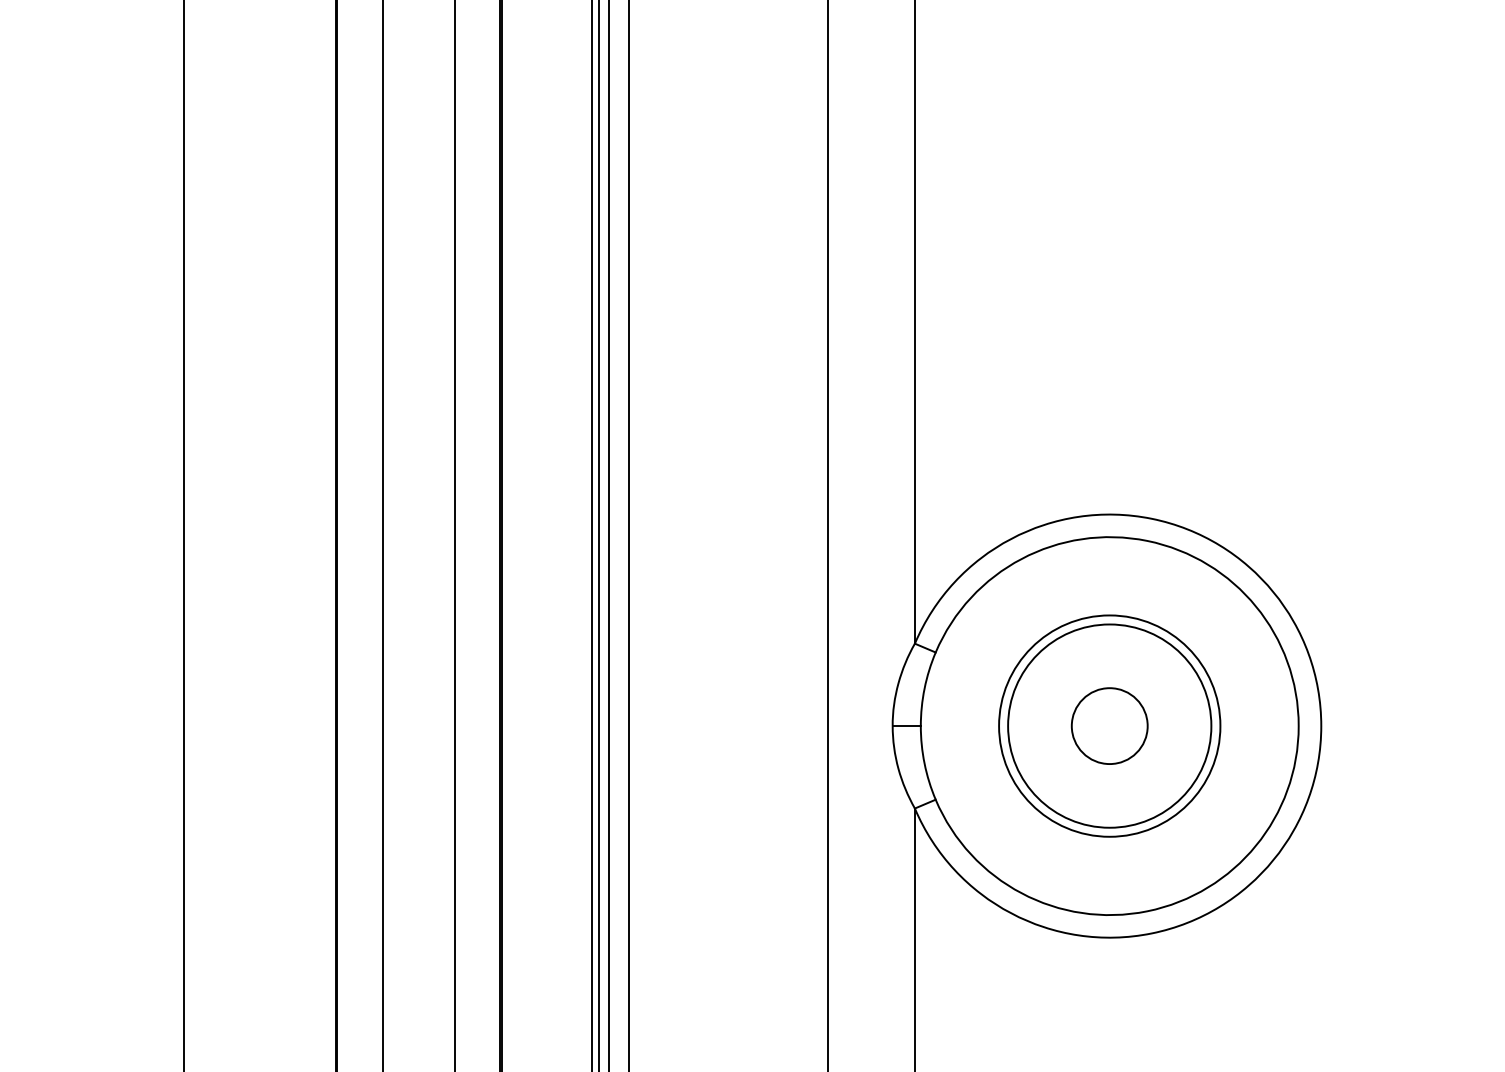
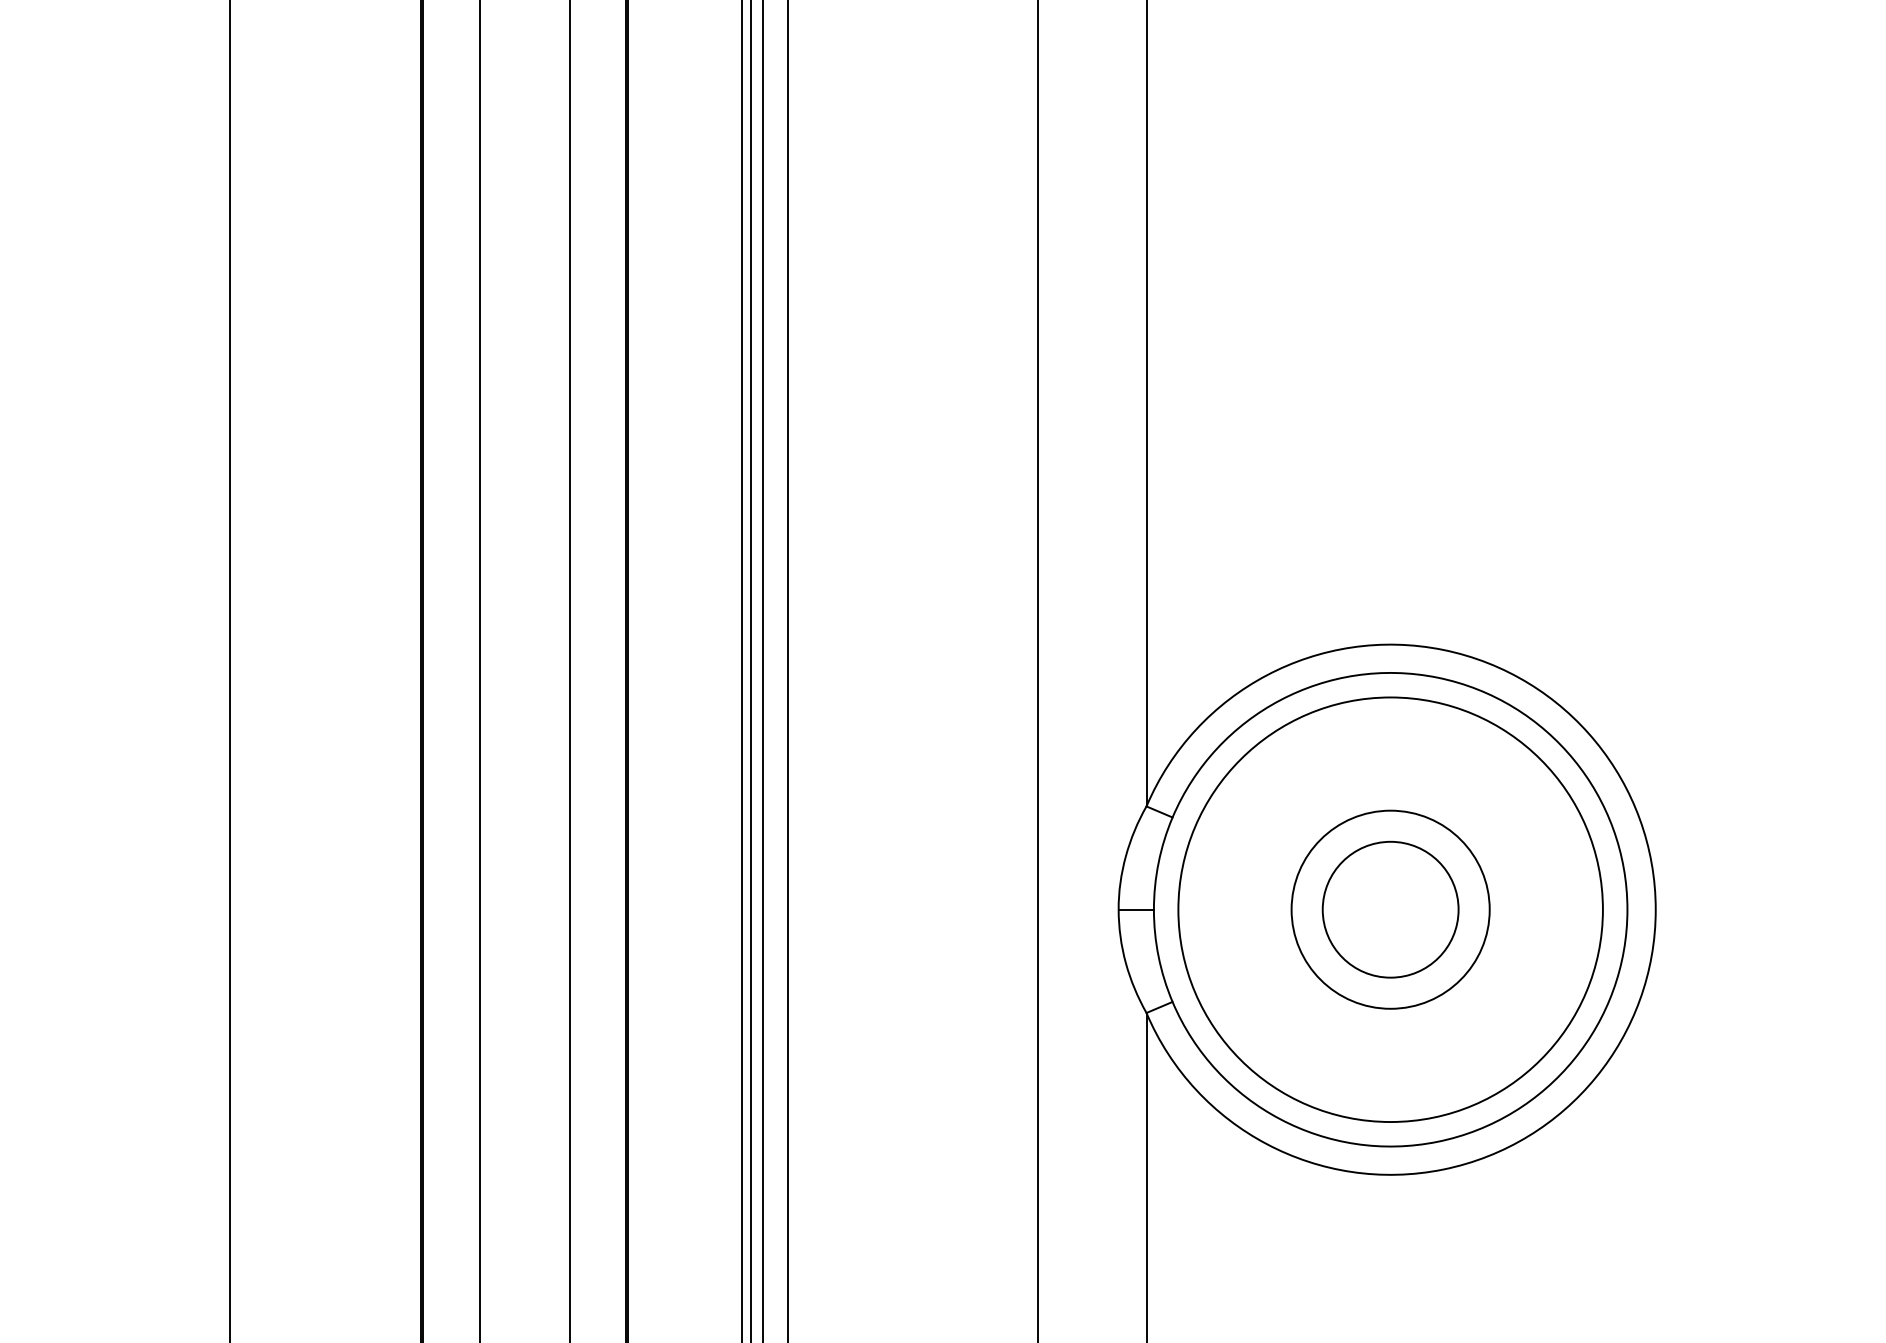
circle: (1109, 725) -> (1390, 908), size x1.43
circle: (1109, 725) -> (1390, 908), size x1.67
circle: (1109, 726) -> (1390, 910), size x0.71

